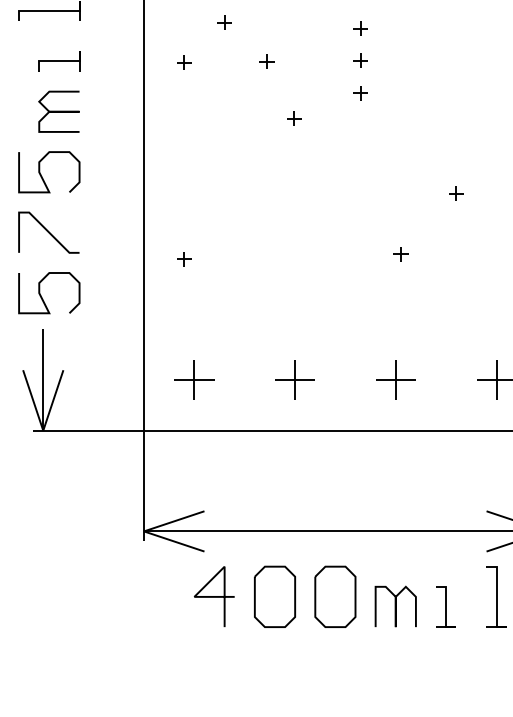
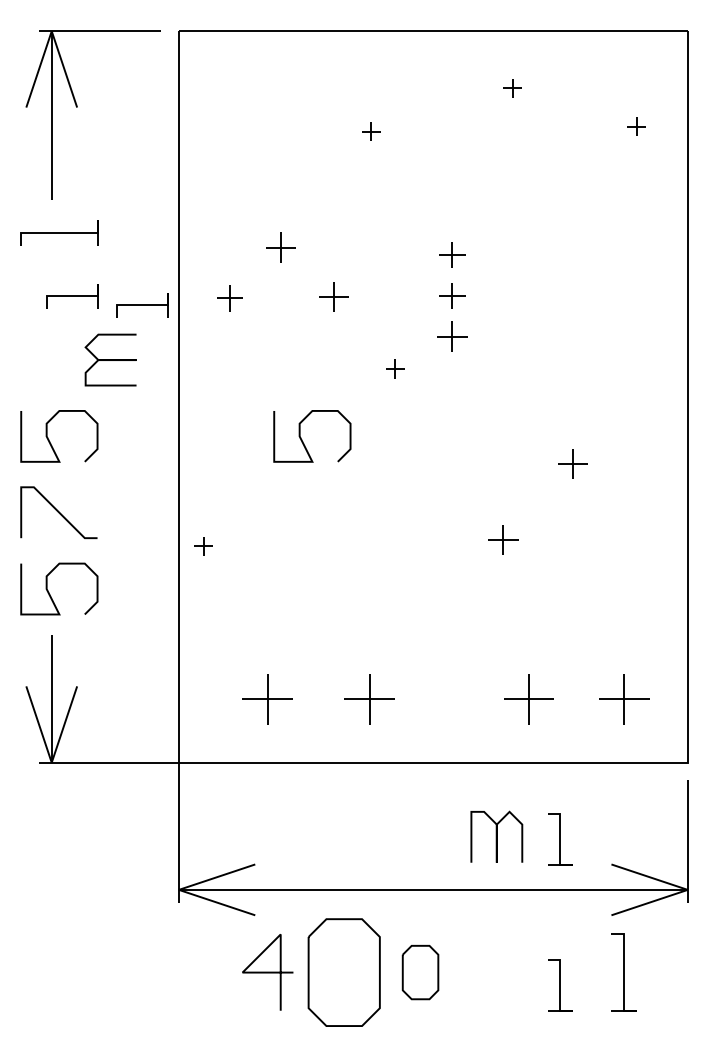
part: (224, 22) -> (280, 247), size x1.6
part: (360, 28) -> (452, 255), size x1.4
part: (360, 60) -> (452, 295), size x1.4
part: (267, 62) -> (334, 297), size x1.6
part: (184, 63) -> (229, 298), size x1.4
line: (115, 68) -> (142, 305), added
part: (360, 93) -> (452, 336), size x1.6
curve: (58, 111) -> (110, 359), moved
part: (294, 118) -> (395, 368), moved
curve: (242, 176) -> (303, 441), added
part: (456, 193) -> (573, 463), size x1.6
part: (401, 254) -> (503, 540), size x1.6
part: (184, 259) -> (203, 546), moved
part: (194, 380) -> (267, 699), moved
part: (395, 380) -> (528, 699), moved
line: (446, 491) -> (560, 839), added
part: (275, 596) -> (344, 972), size x1.4
part: (335, 596) -> (420, 972), size x0.7
curve: (395, 606) -> (496, 836), moved

